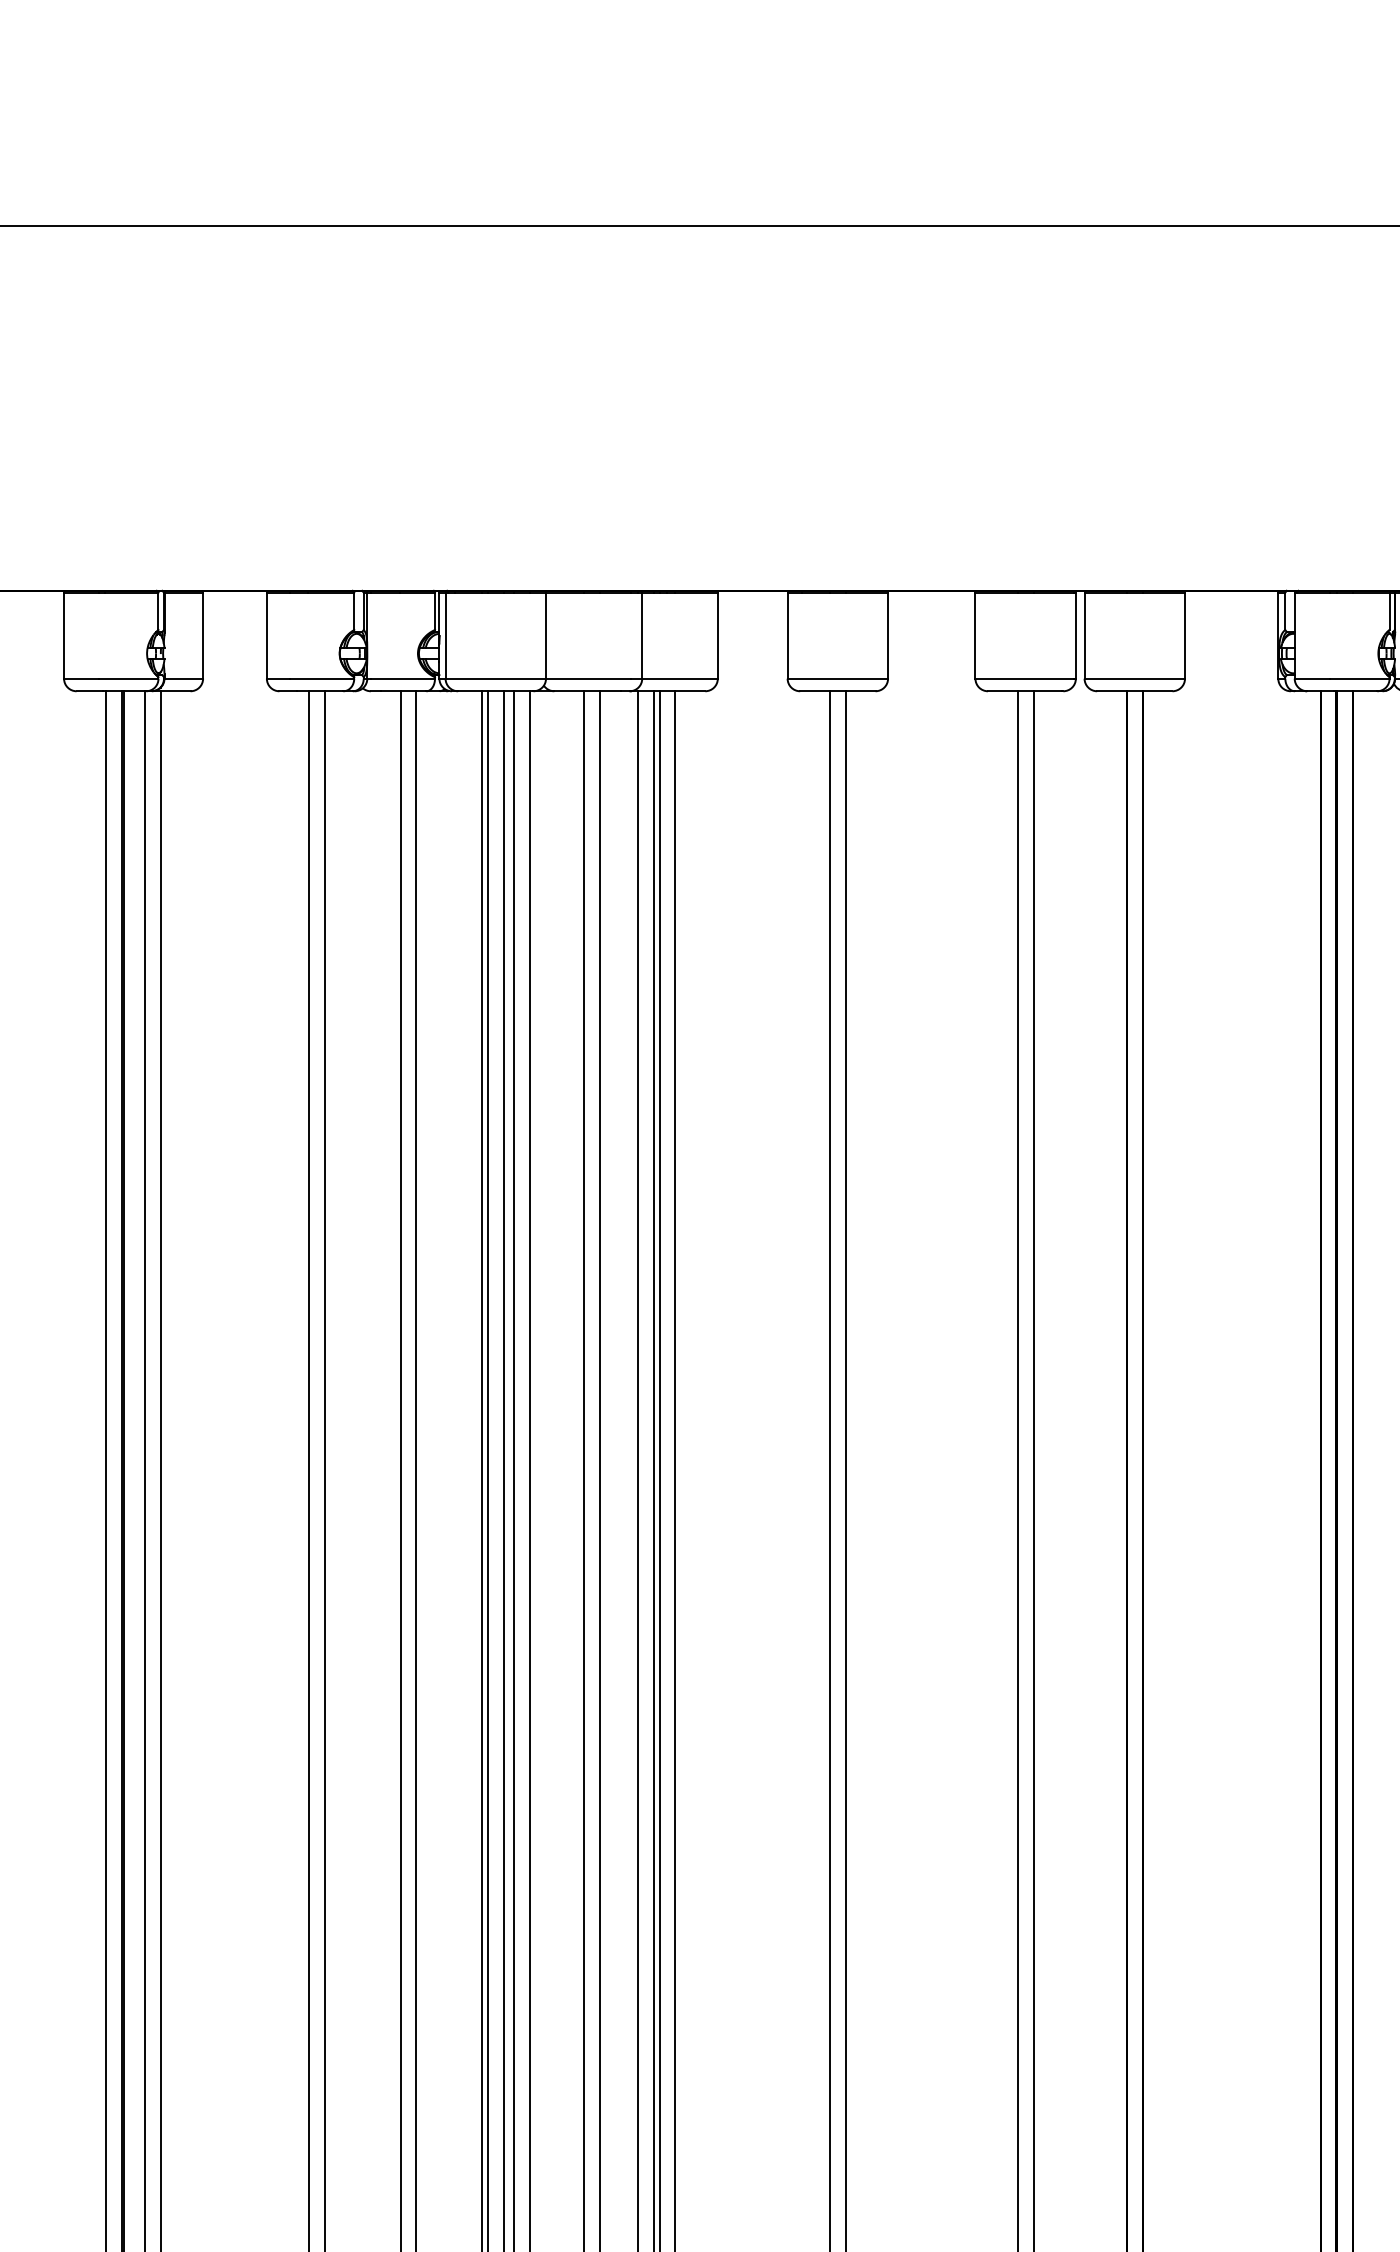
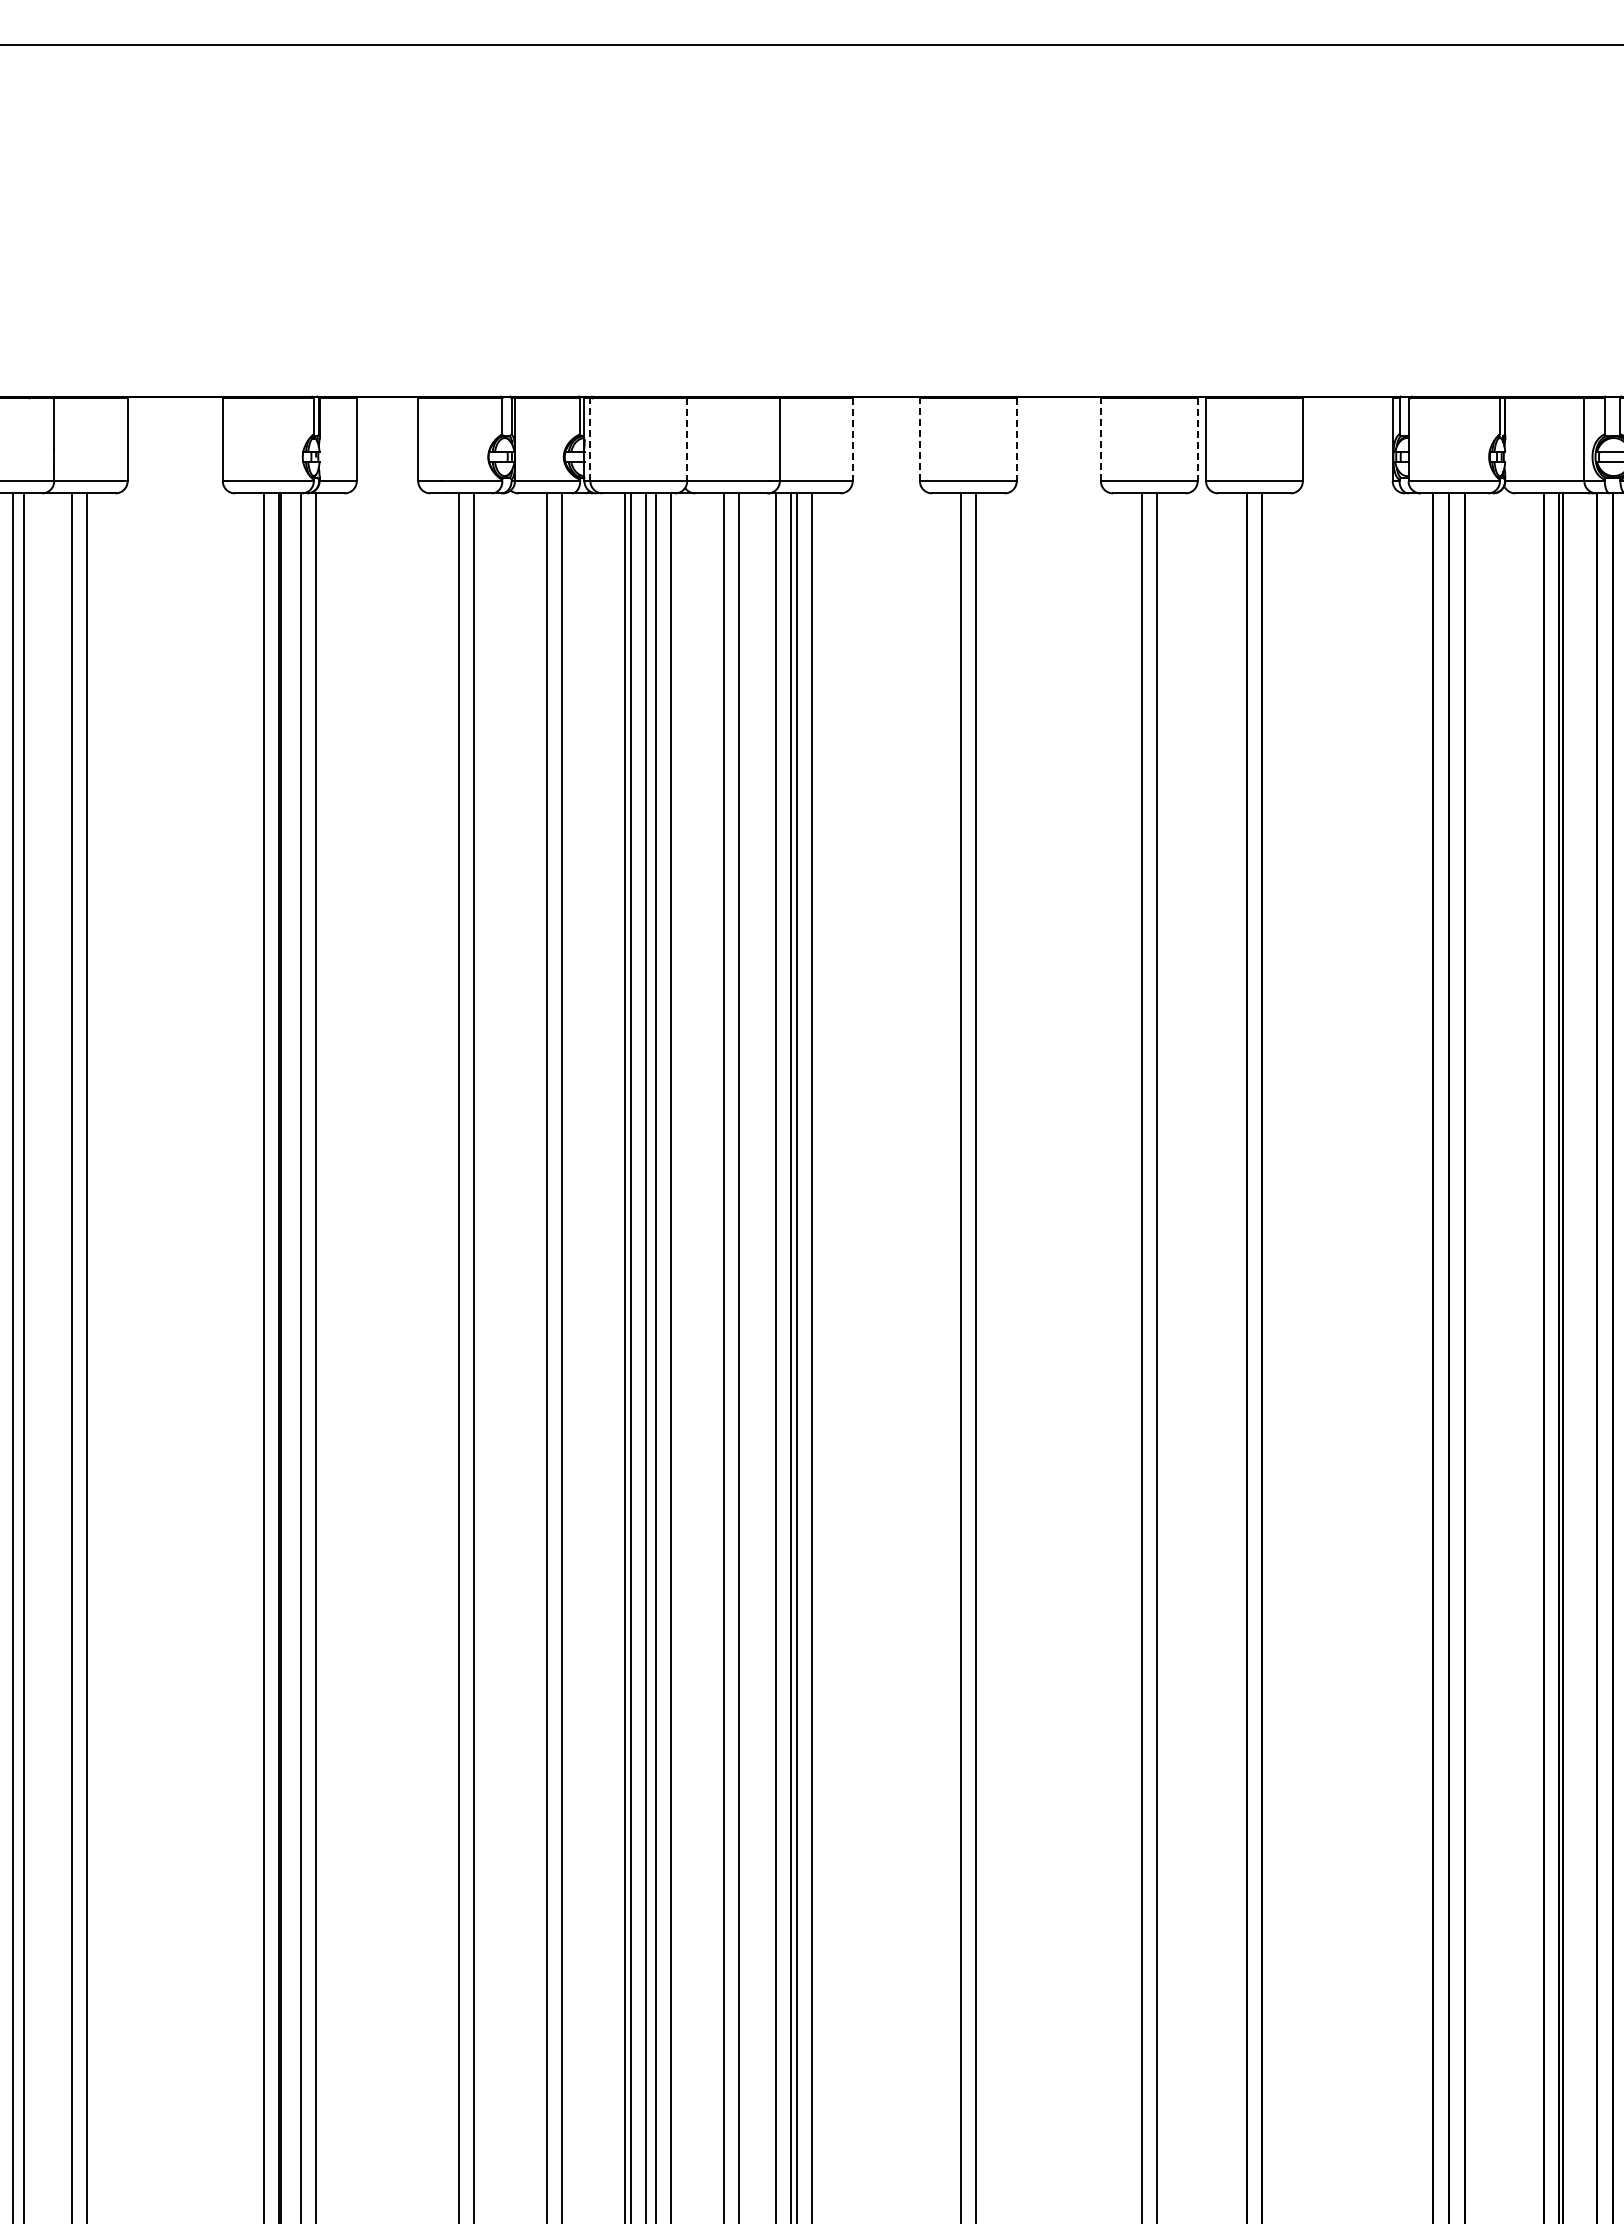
line: (445, 635) -> (590, 439), solid -> dashed
line: (787, 635) -> (919, 439), solid -> dashed
line: (975, 635) -> (1100, 439), solid -> dashed
line: (546, 636) -> (687, 440), solid -> dashed
line: (717, 636) -> (852, 440), solid -> dashed
line: (887, 636) -> (1016, 440), solid -> dashed
line: (1075, 636) -> (1197, 440), solid -> dashed

